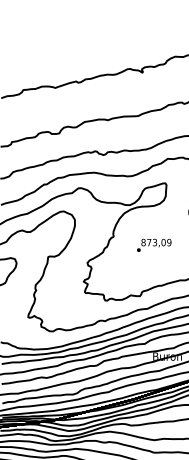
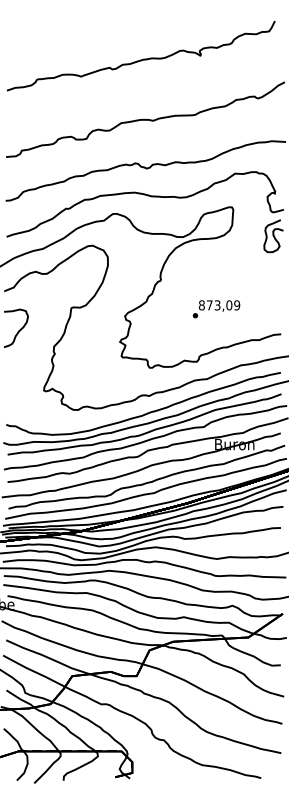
text: (154, 245) -> (216, 309), moved

